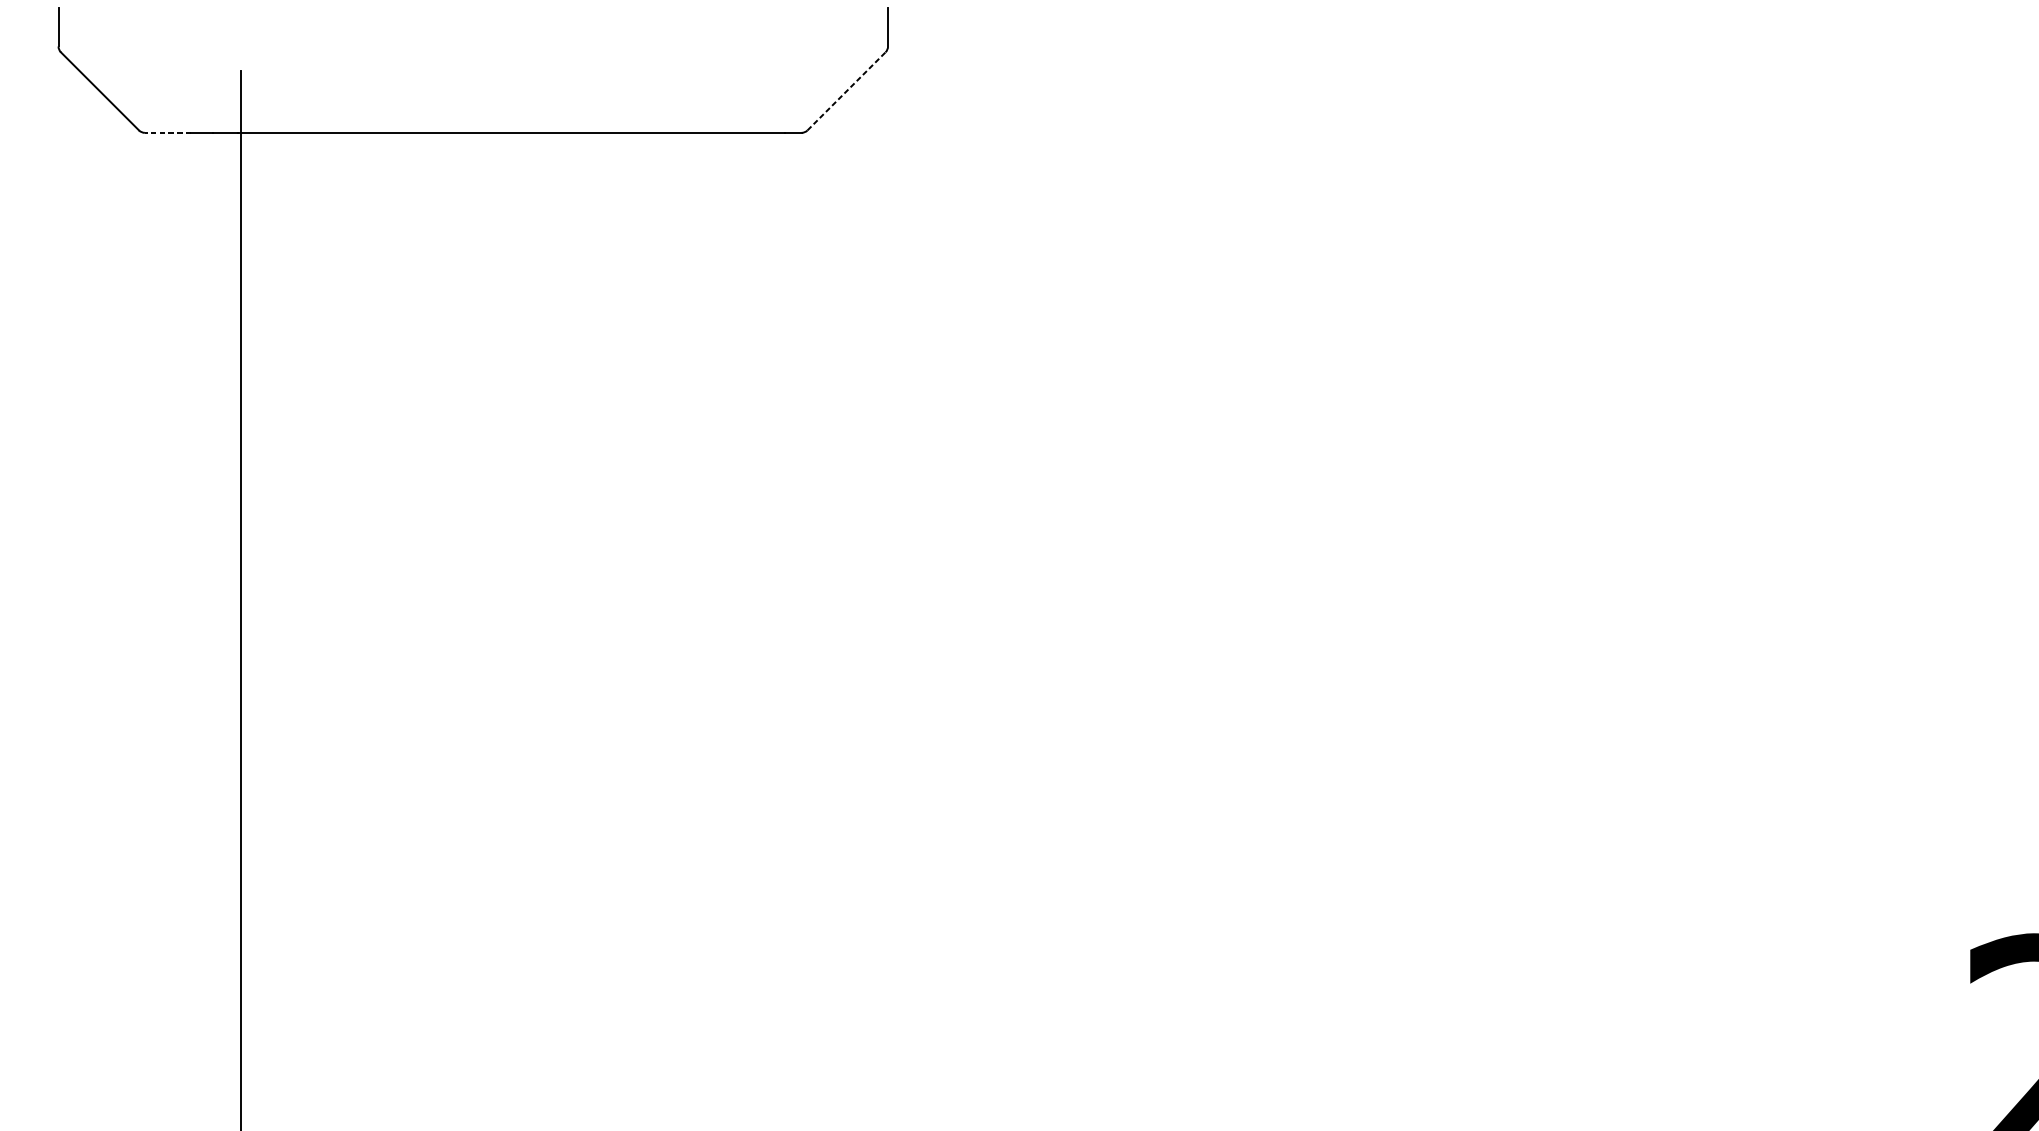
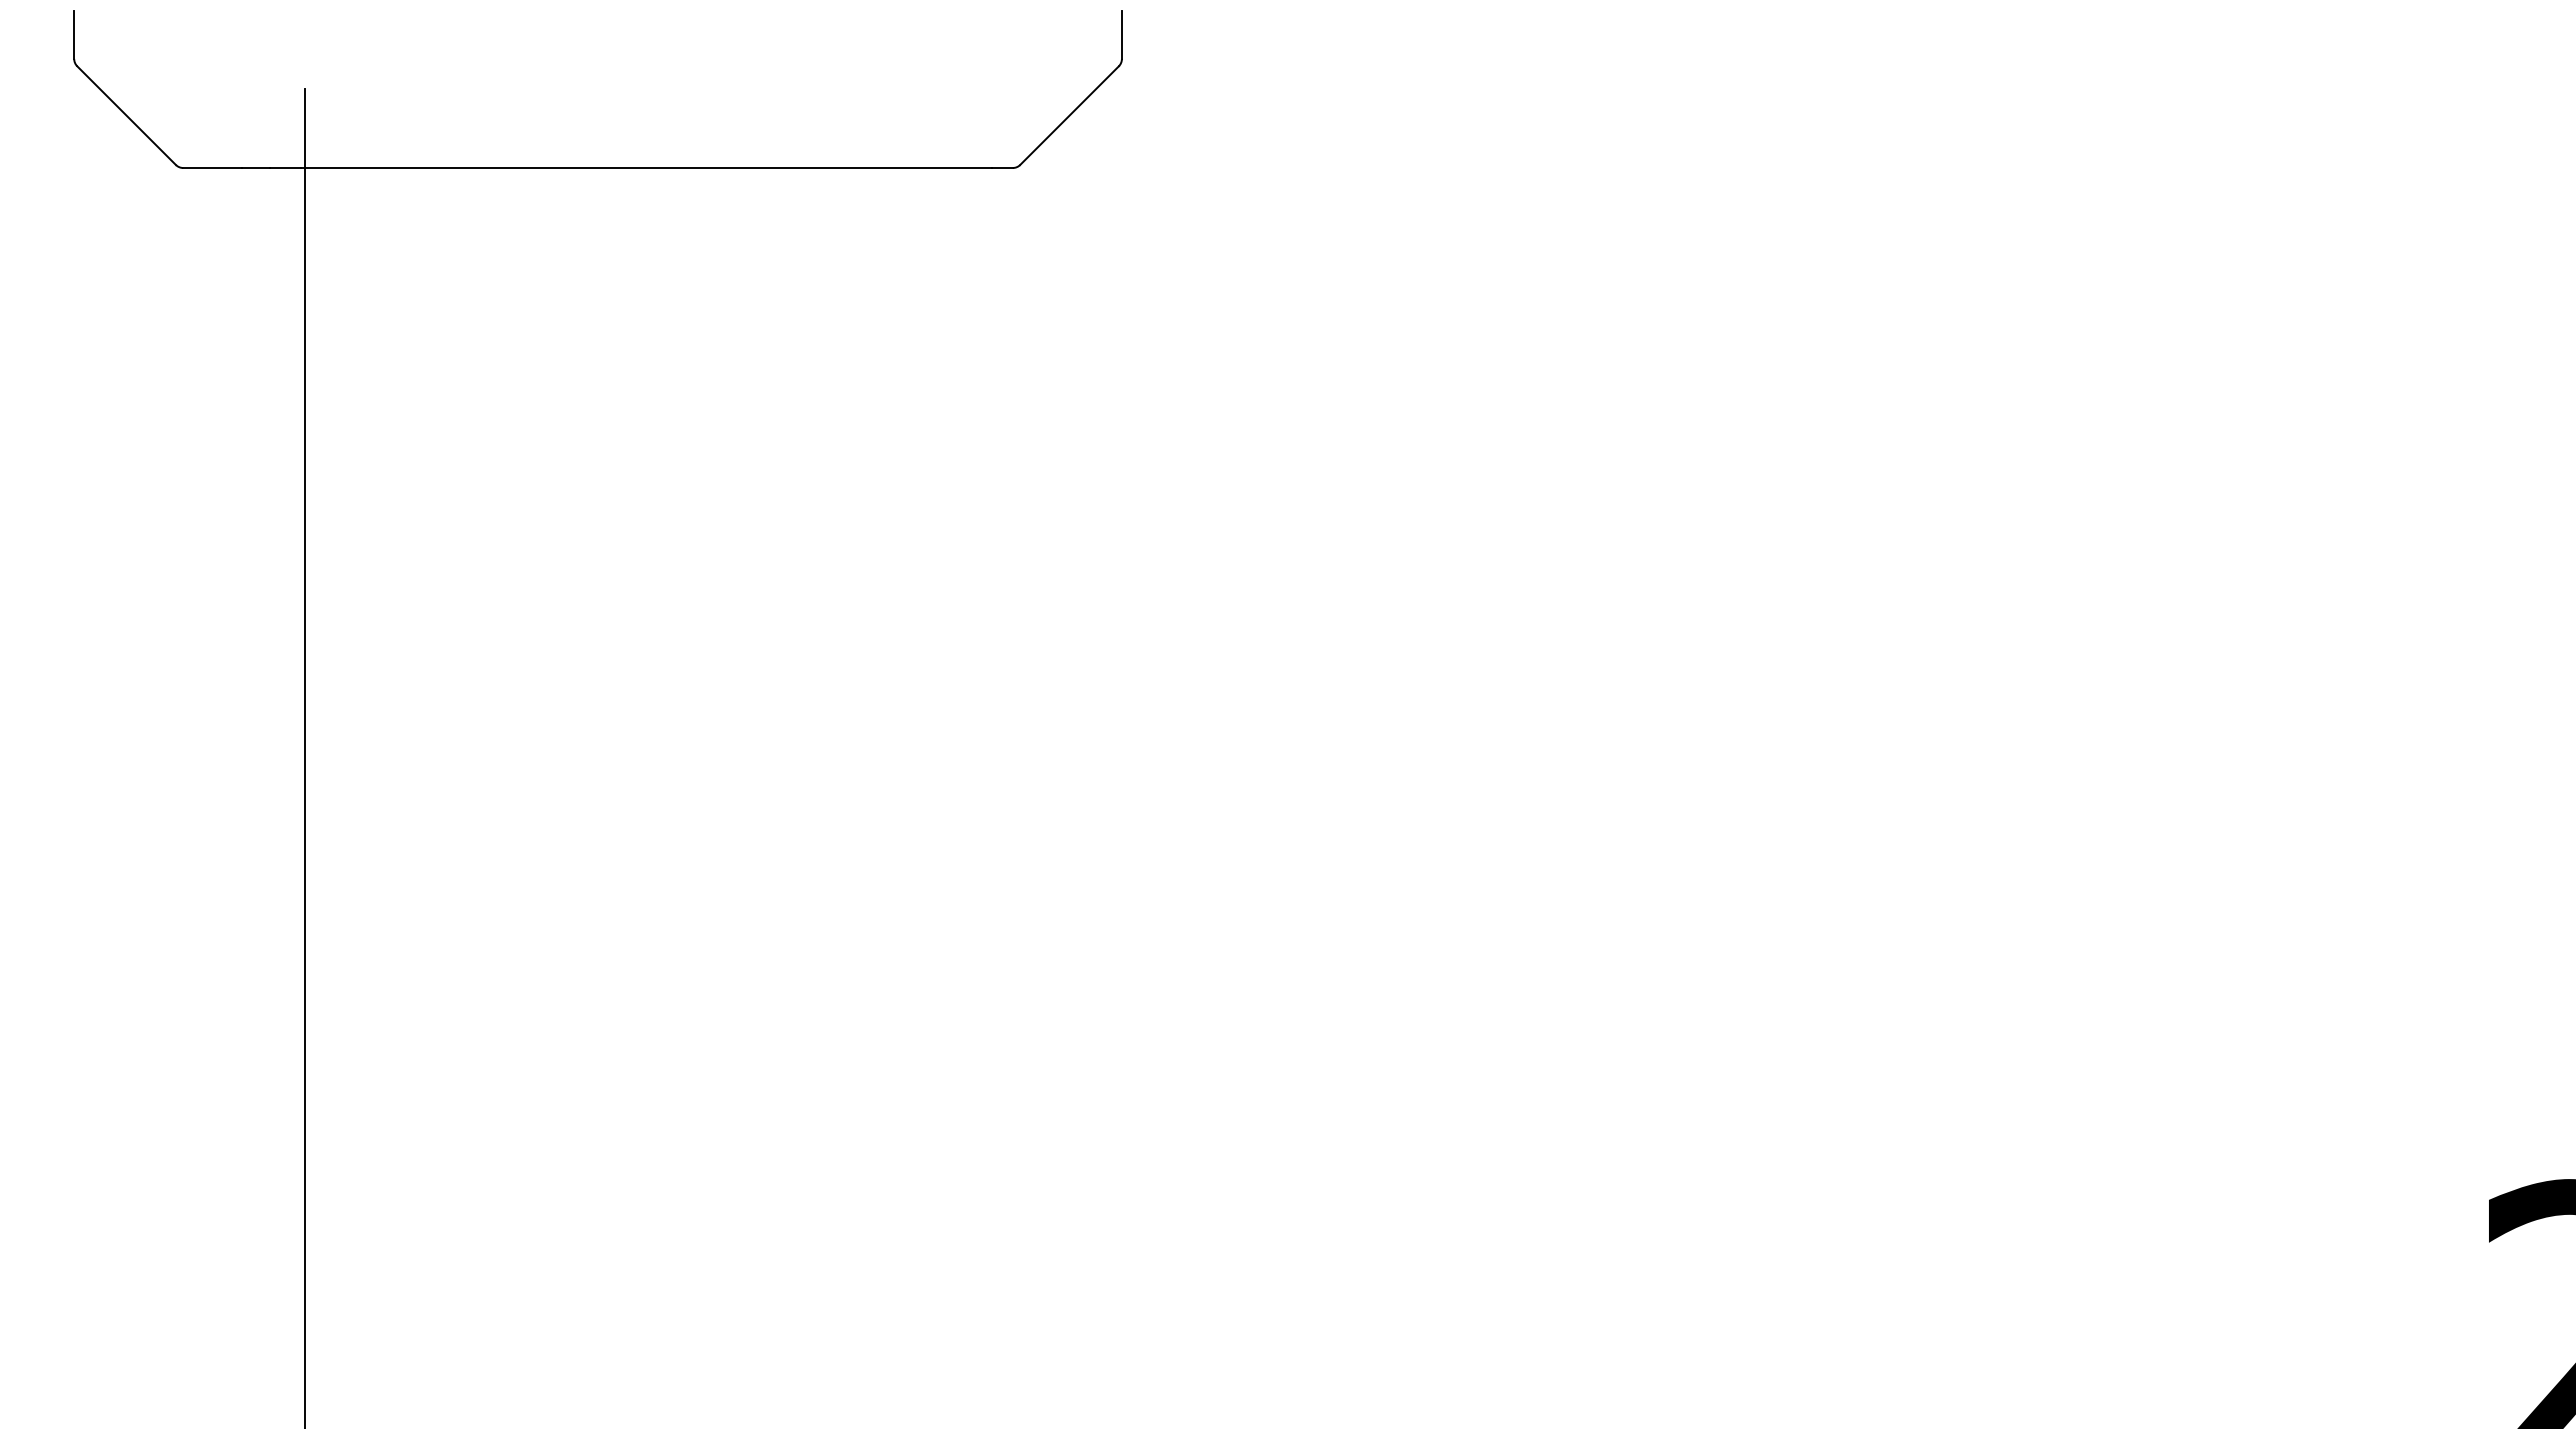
line: (846, 91) -> (1069, 115), dashed -> solid
line: (168, 133) -> (212, 168), dashed -> solid

